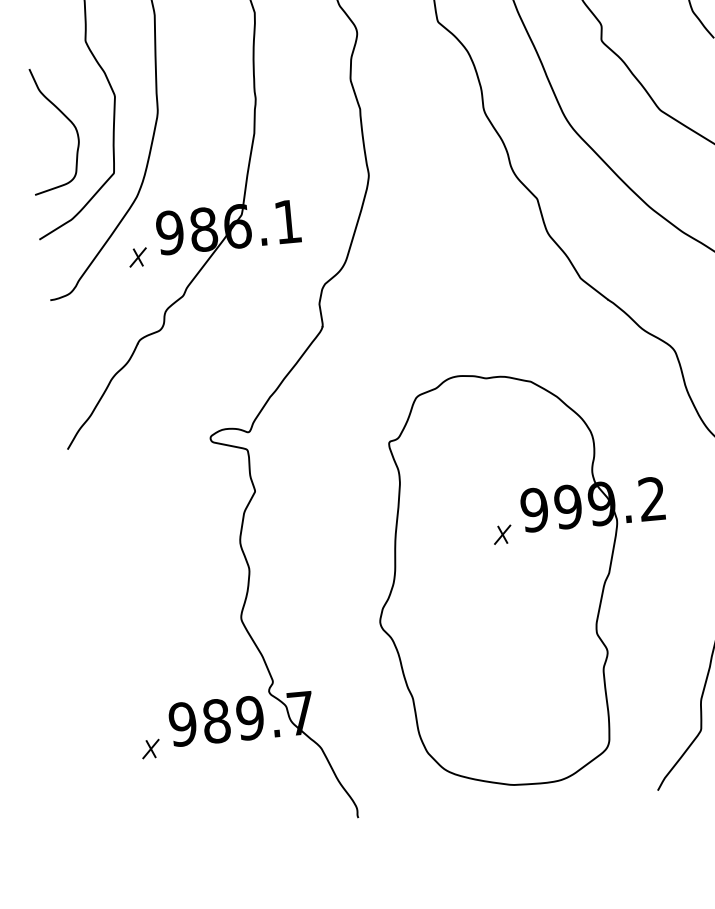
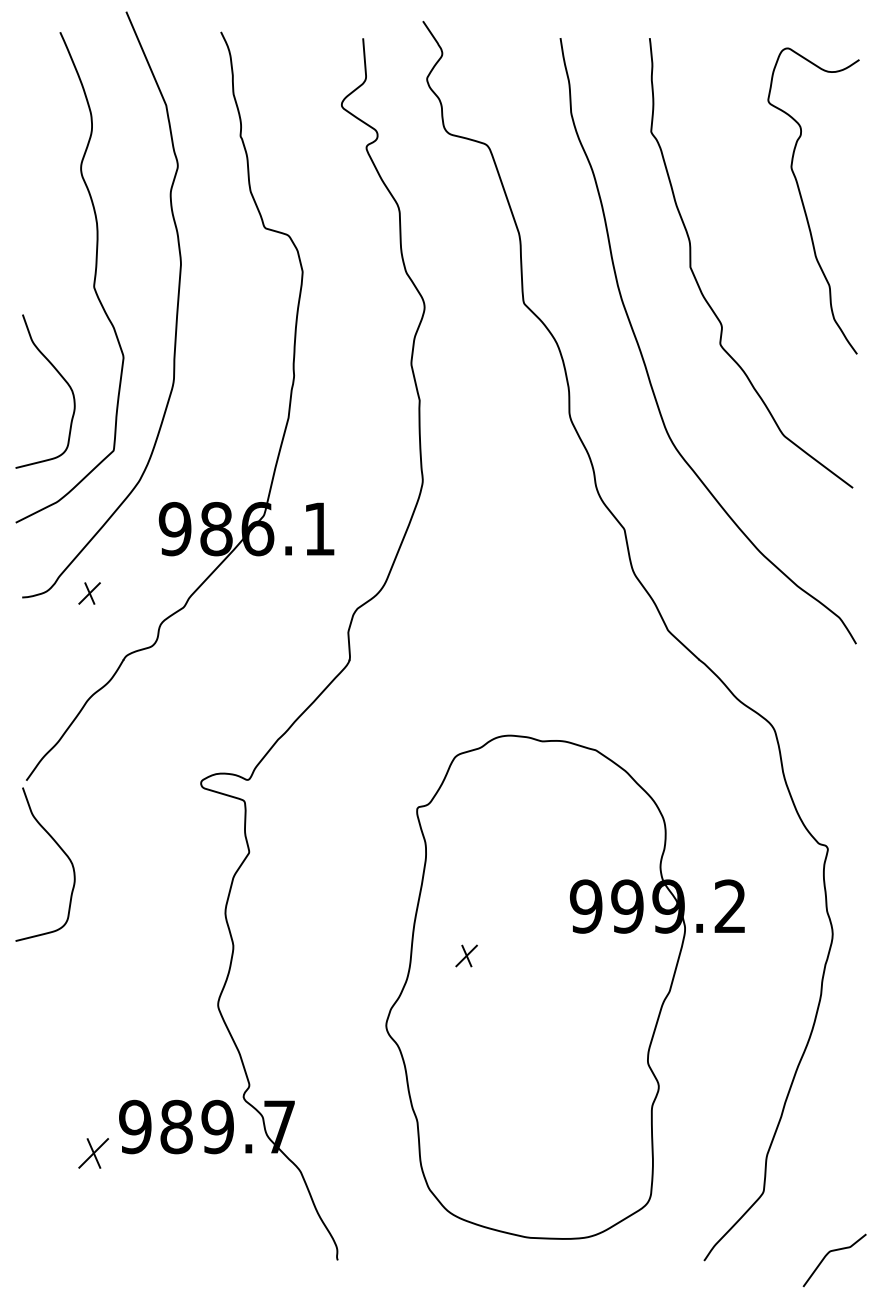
part: (138, 257) -> (89, 593), moved
curve: (100, 503) -> (60, 849), added
part: (502, 534) -> (466, 955), moved
part: (150, 749) -> (93, 1153), size x1.4

